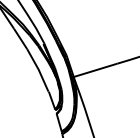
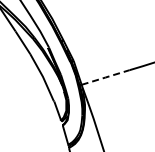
line: (95, 70) -> (105, 77), solid -> dashed

